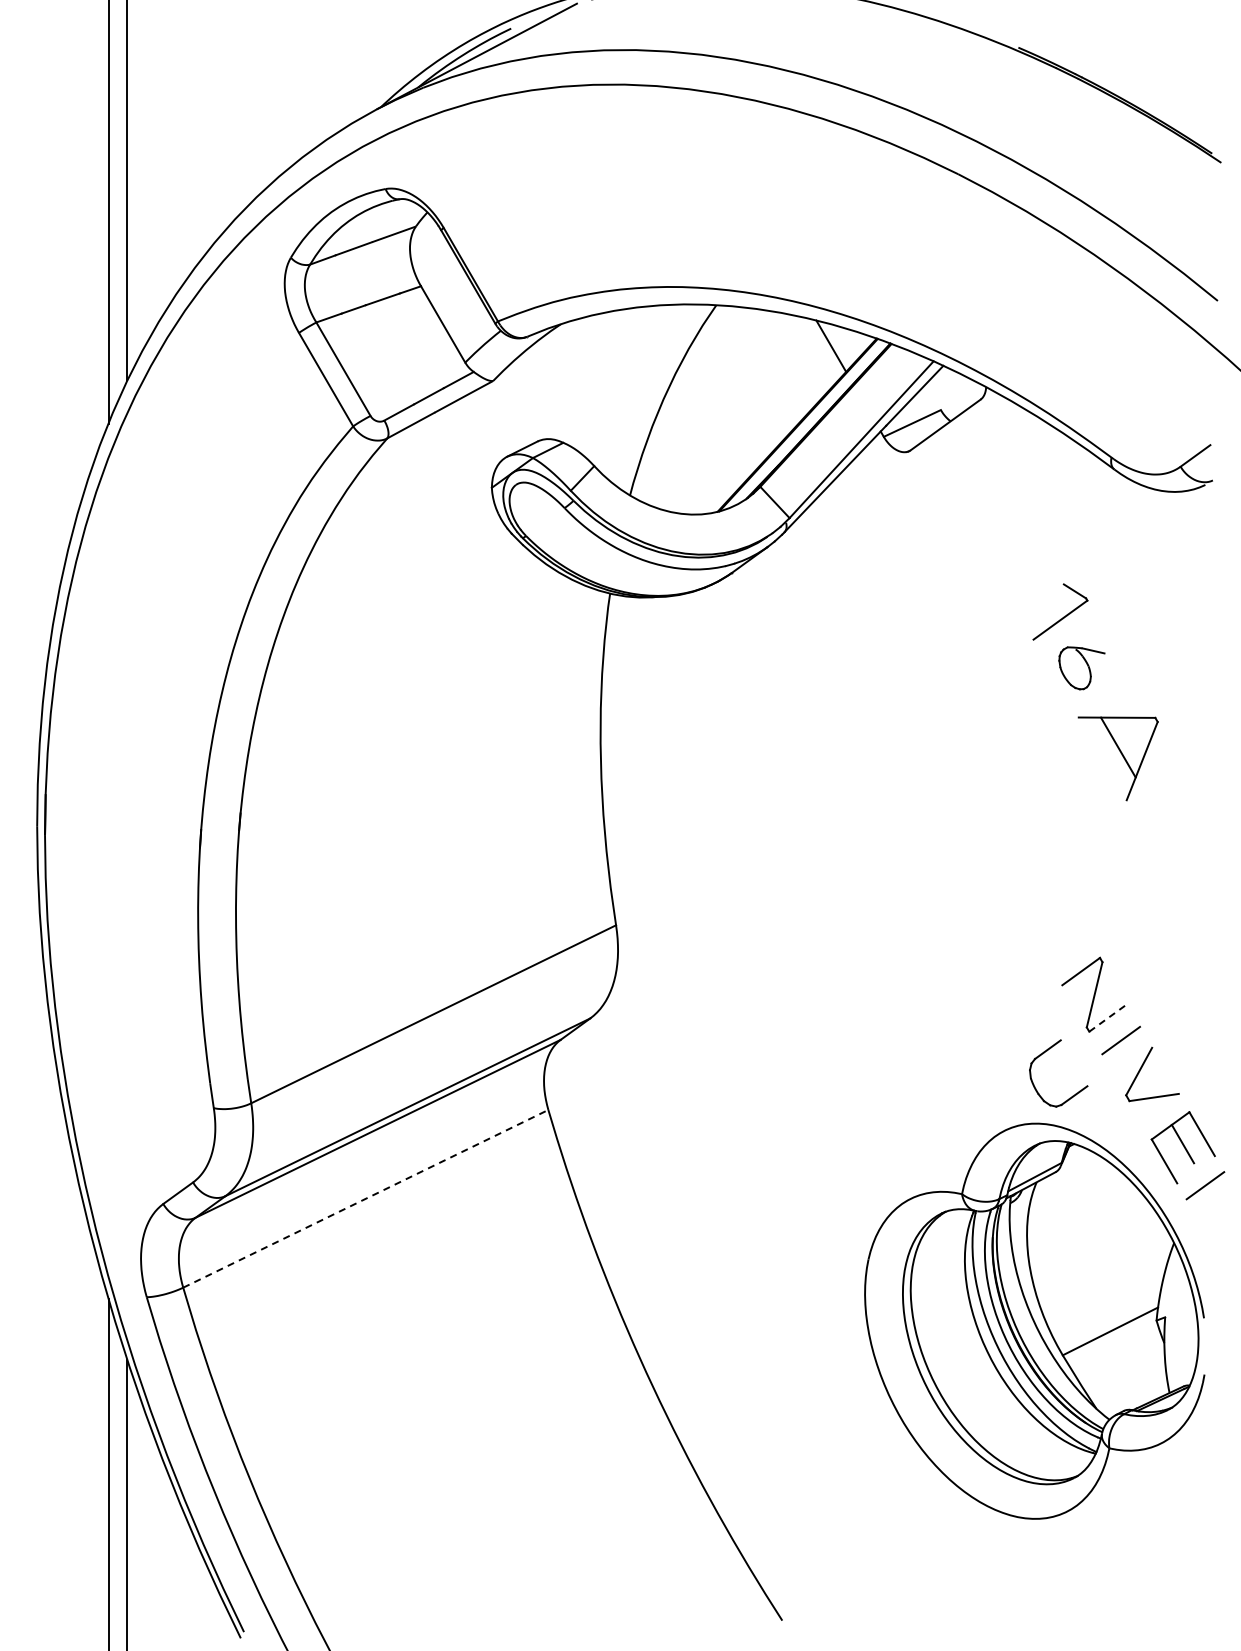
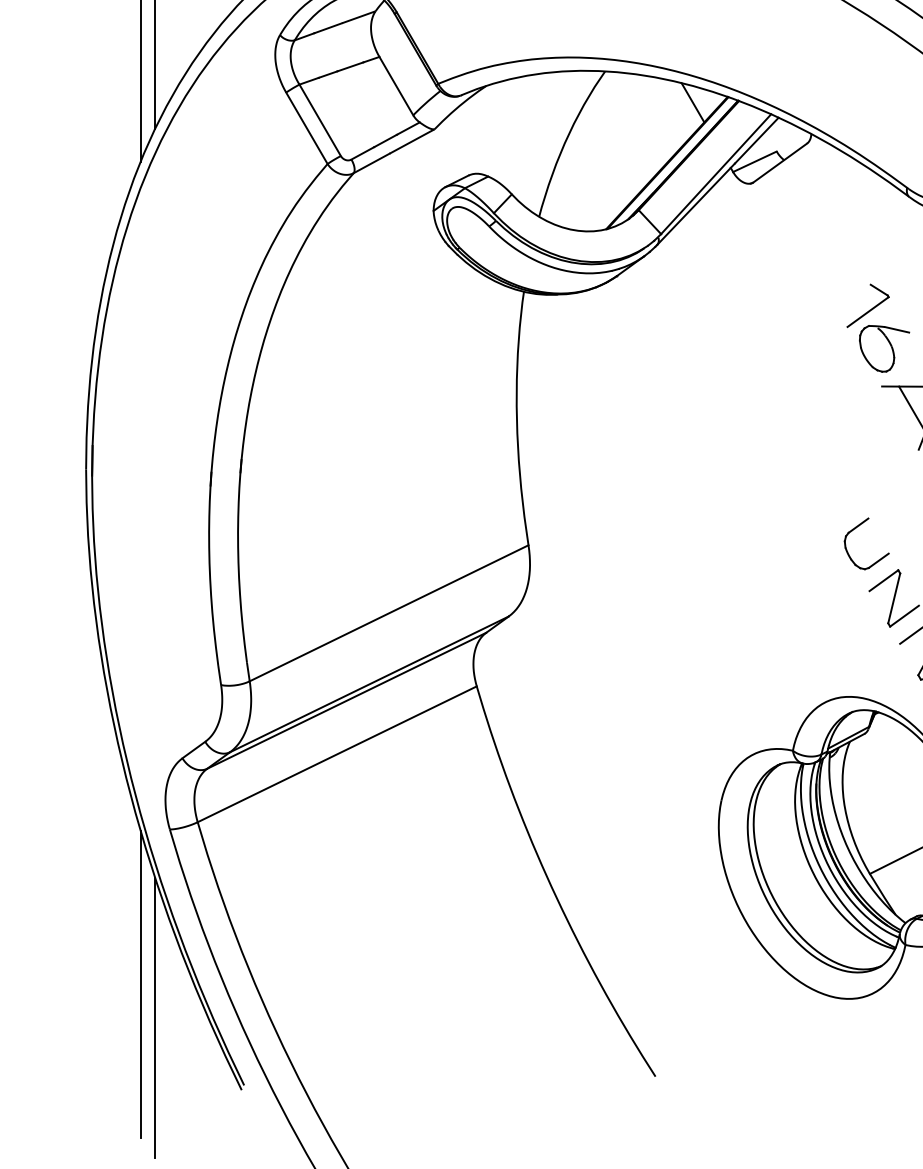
part: (1081, 668) -> (884, 349), size x1.43
line: (1108, 1017) -> (904, 615), dashed -> solid
part: (1043, 1054) -> (855, 529), moved
line: (366, 1198) -> (337, 754), dashed -> solid

